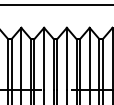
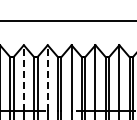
line: (20, 58) -> (23, 77), solid -> dashed
line: (43, 58) -> (47, 77), solid -> dashed

